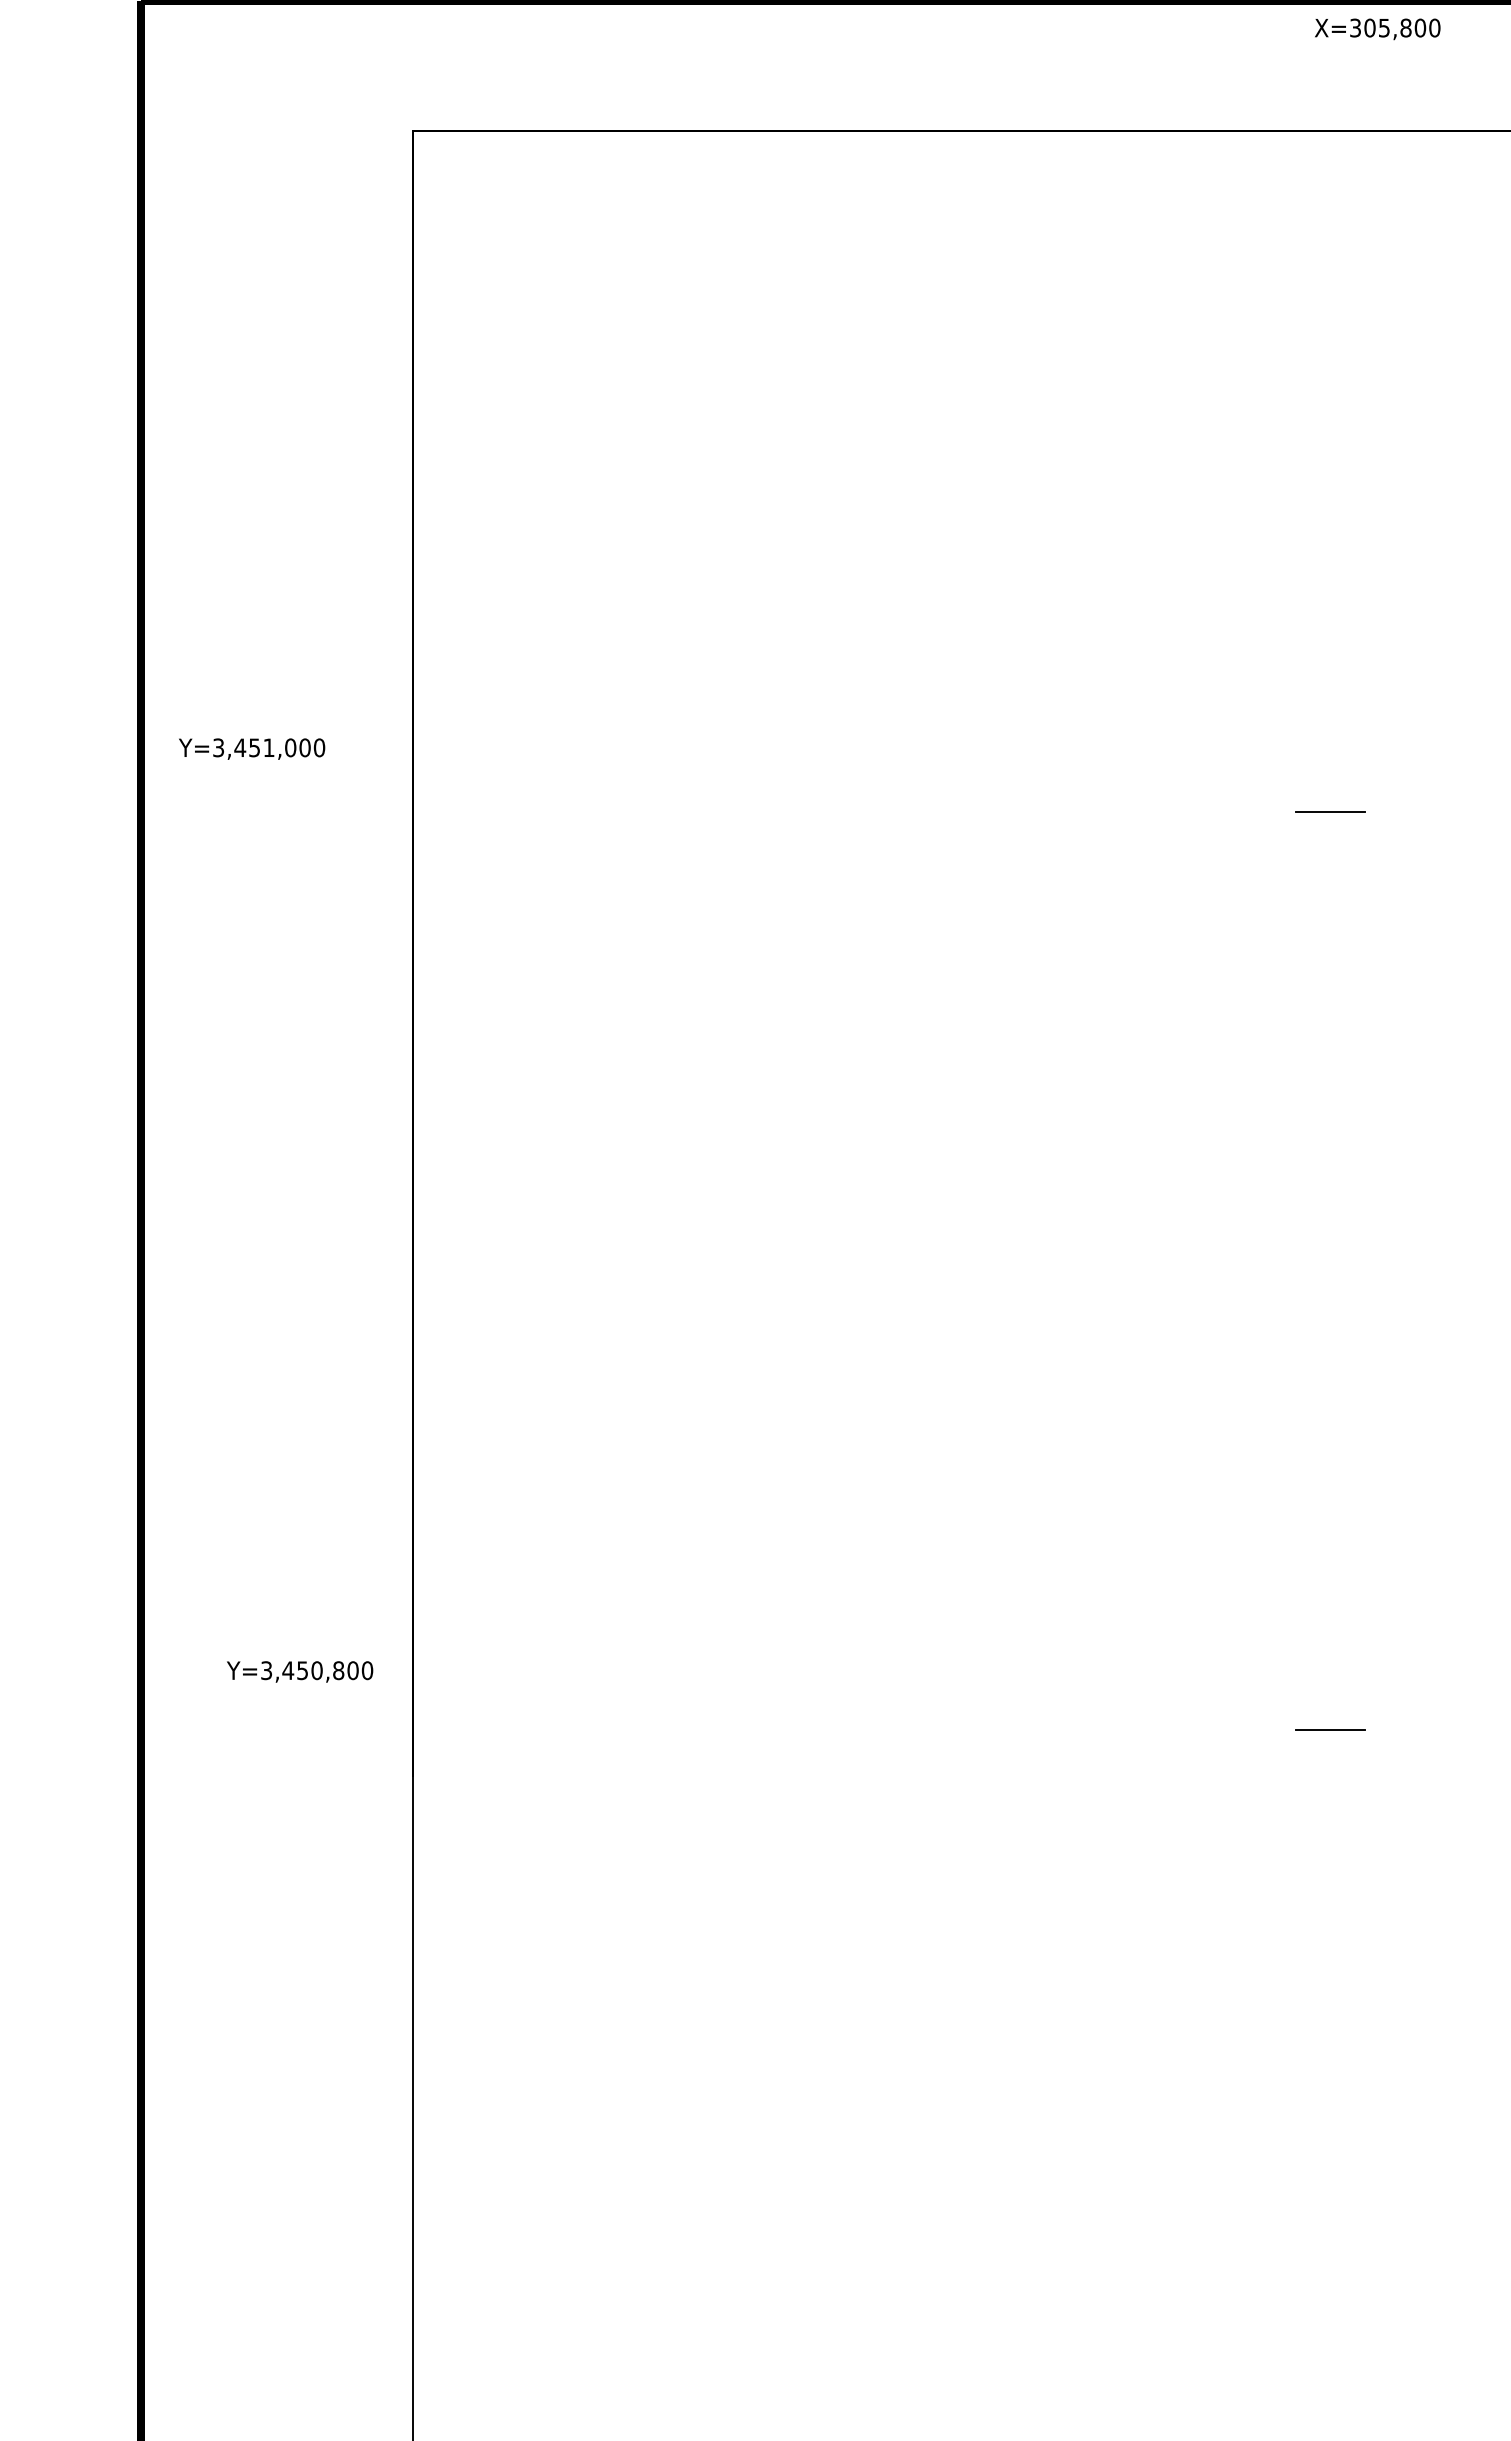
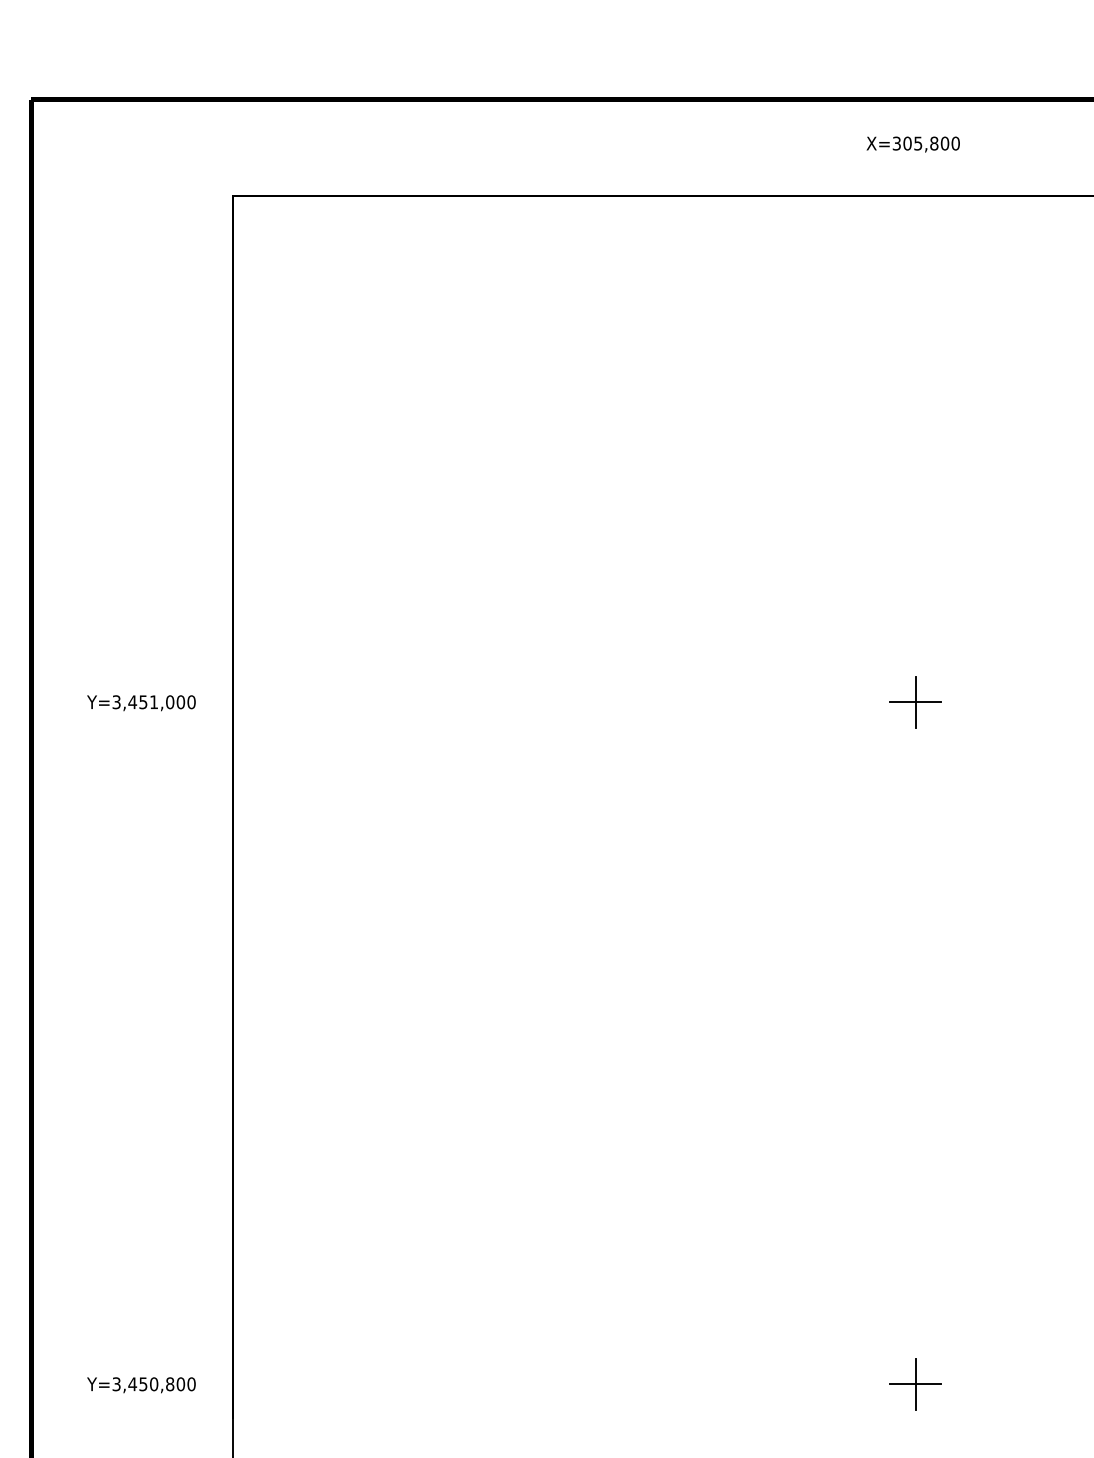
text: (1377, 29) -> (913, 144), moved
text: (252, 748) -> (141, 702), moved
line: (1330, 811) -> (915, 701), added
text: (300, 1671) -> (141, 1384), moved
line: (1330, 1729) -> (915, 1384), added

